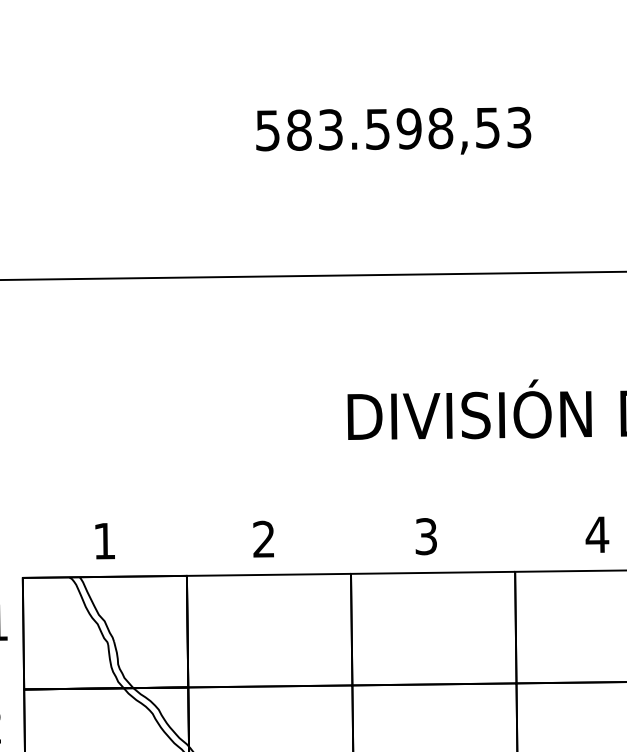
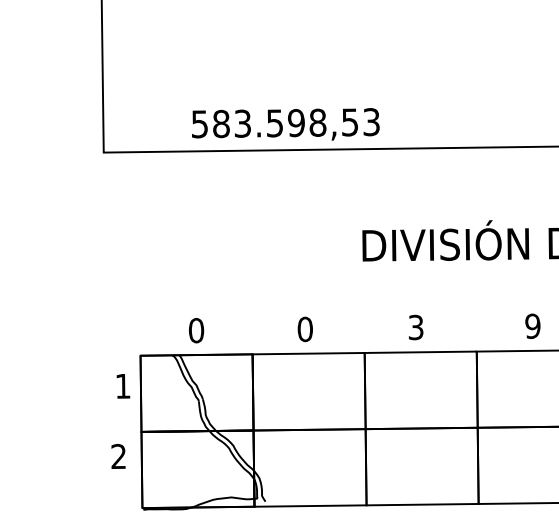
text: (393, 130) -> (285, 124), moved
text: (596, 533) -> (532, 325), 4 -> 9
text: (262, 539) -> (304, 329), 2 -> 0
text: (104, 540) -> (196, 330), 1 -> 0

